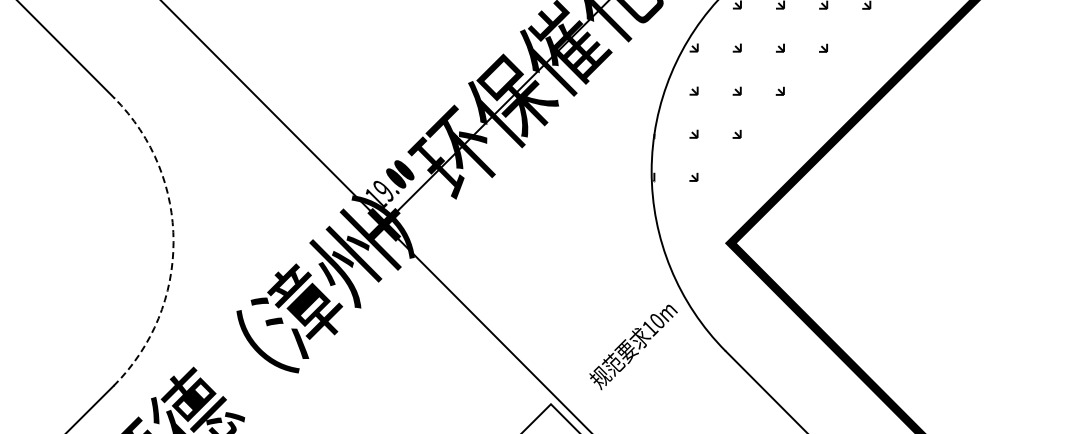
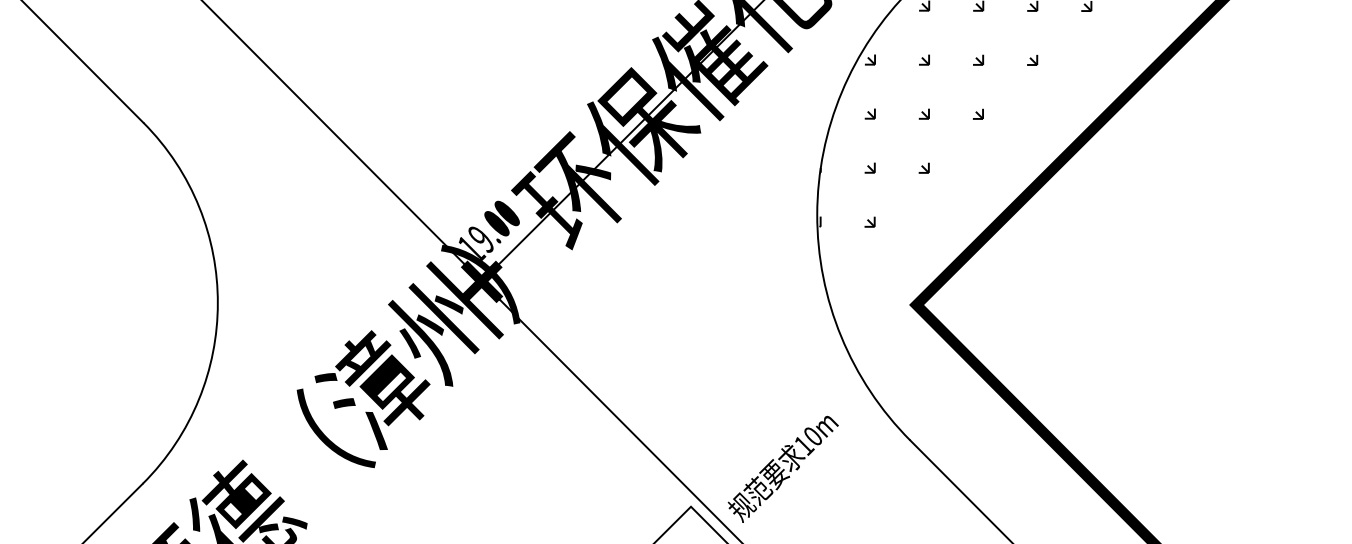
arc: (173, 242) -> (217, 303), dashed -> solid
text: (633, 347) -> (783, 469), moved

